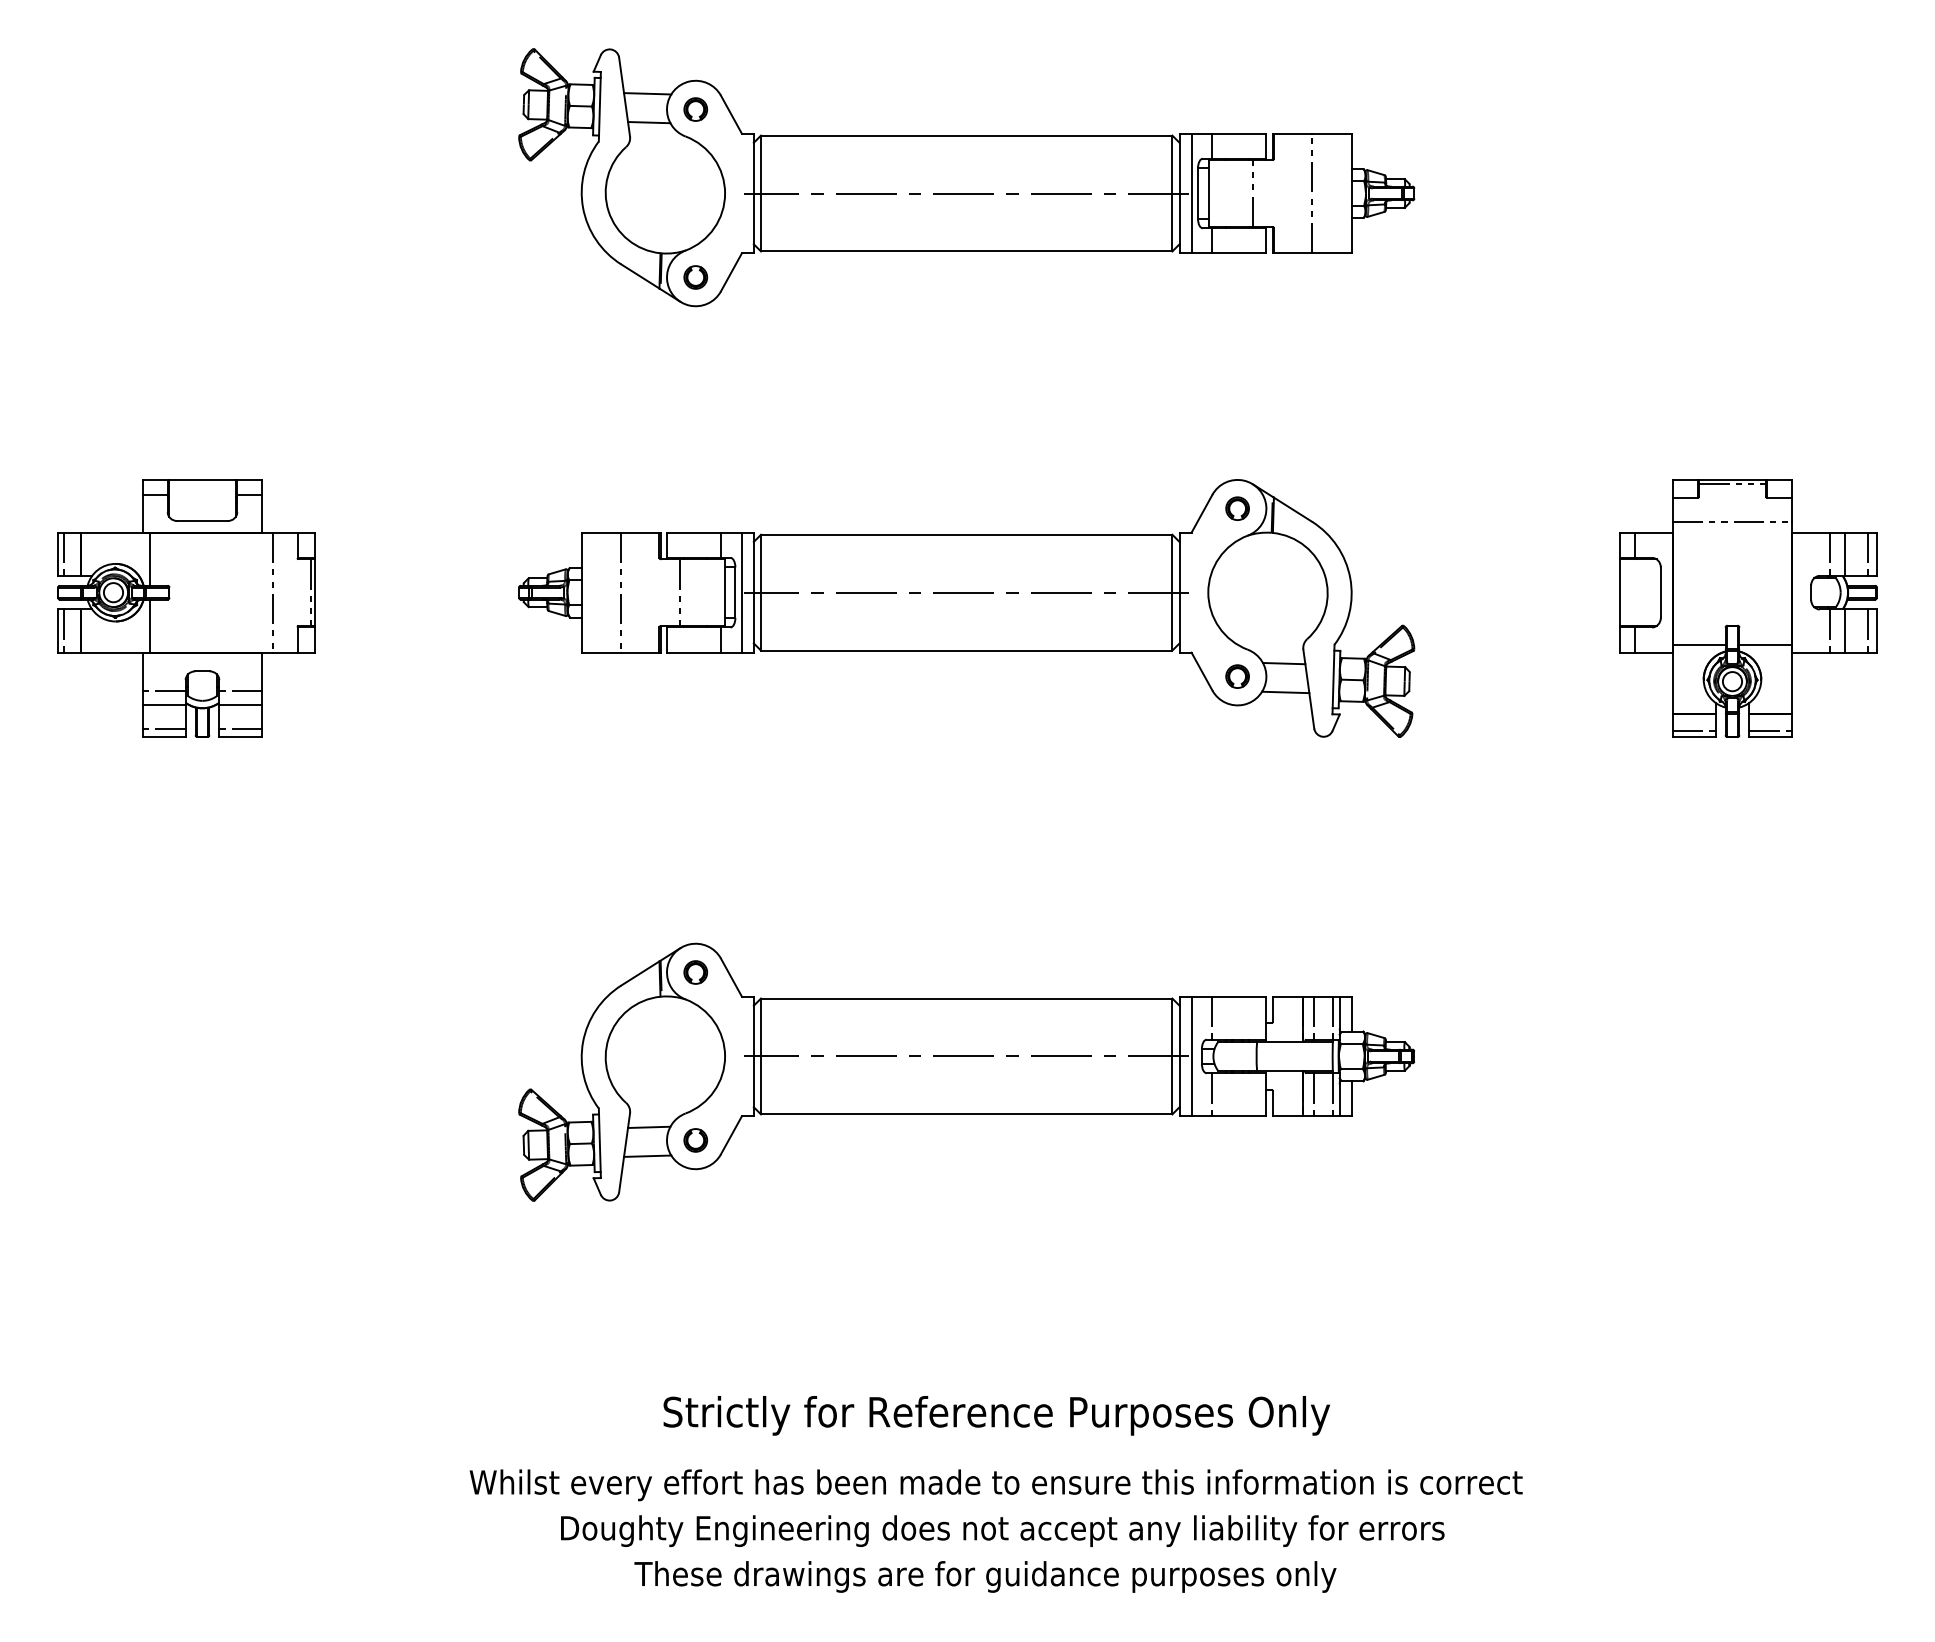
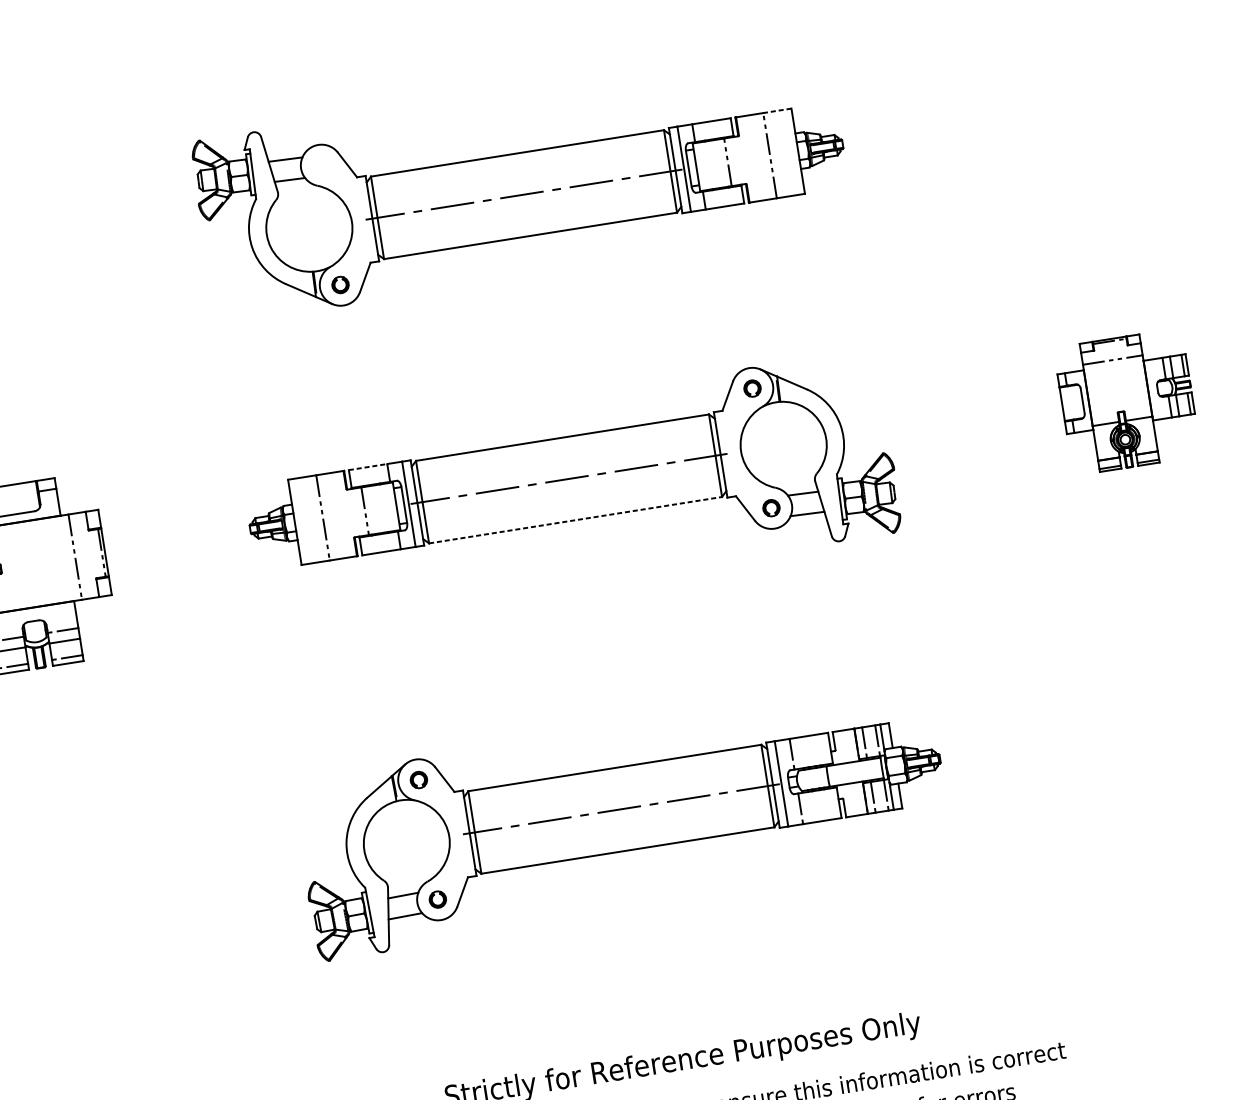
part: (695, 109) -> (321, 165), removed
line: (1331, 133) -> (777, 110), solid -> dashed
line: (694, 532) -> (368, 466), solid -> dashed
part: (1748, 608) -> (1127, 402), size x0.7
line: (966, 650) -> (575, 520), solid -> dashed

